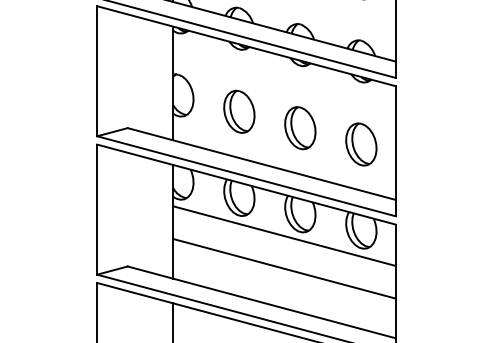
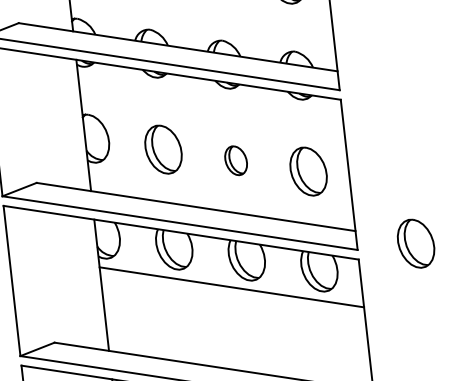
part: (300, 128) -> (236, 160), size x0.6
part: (446, 216) -> (416, 243), added
line: (284, 268) -> (235, 324), removed

